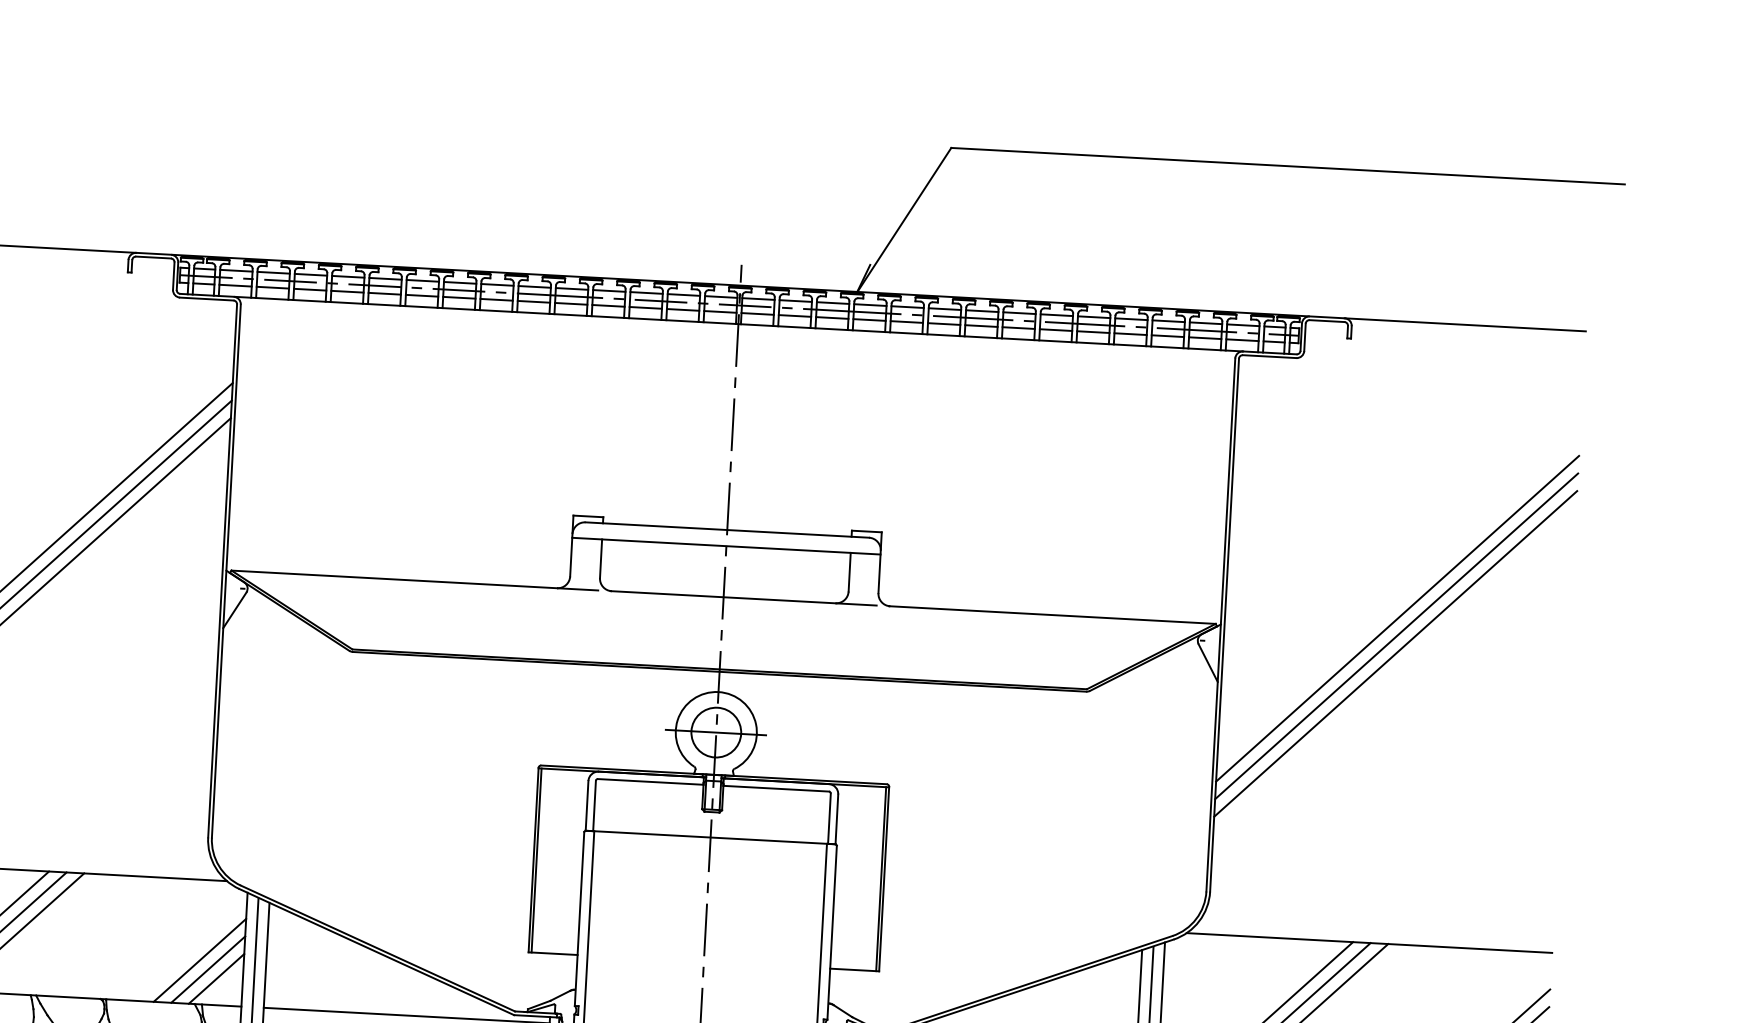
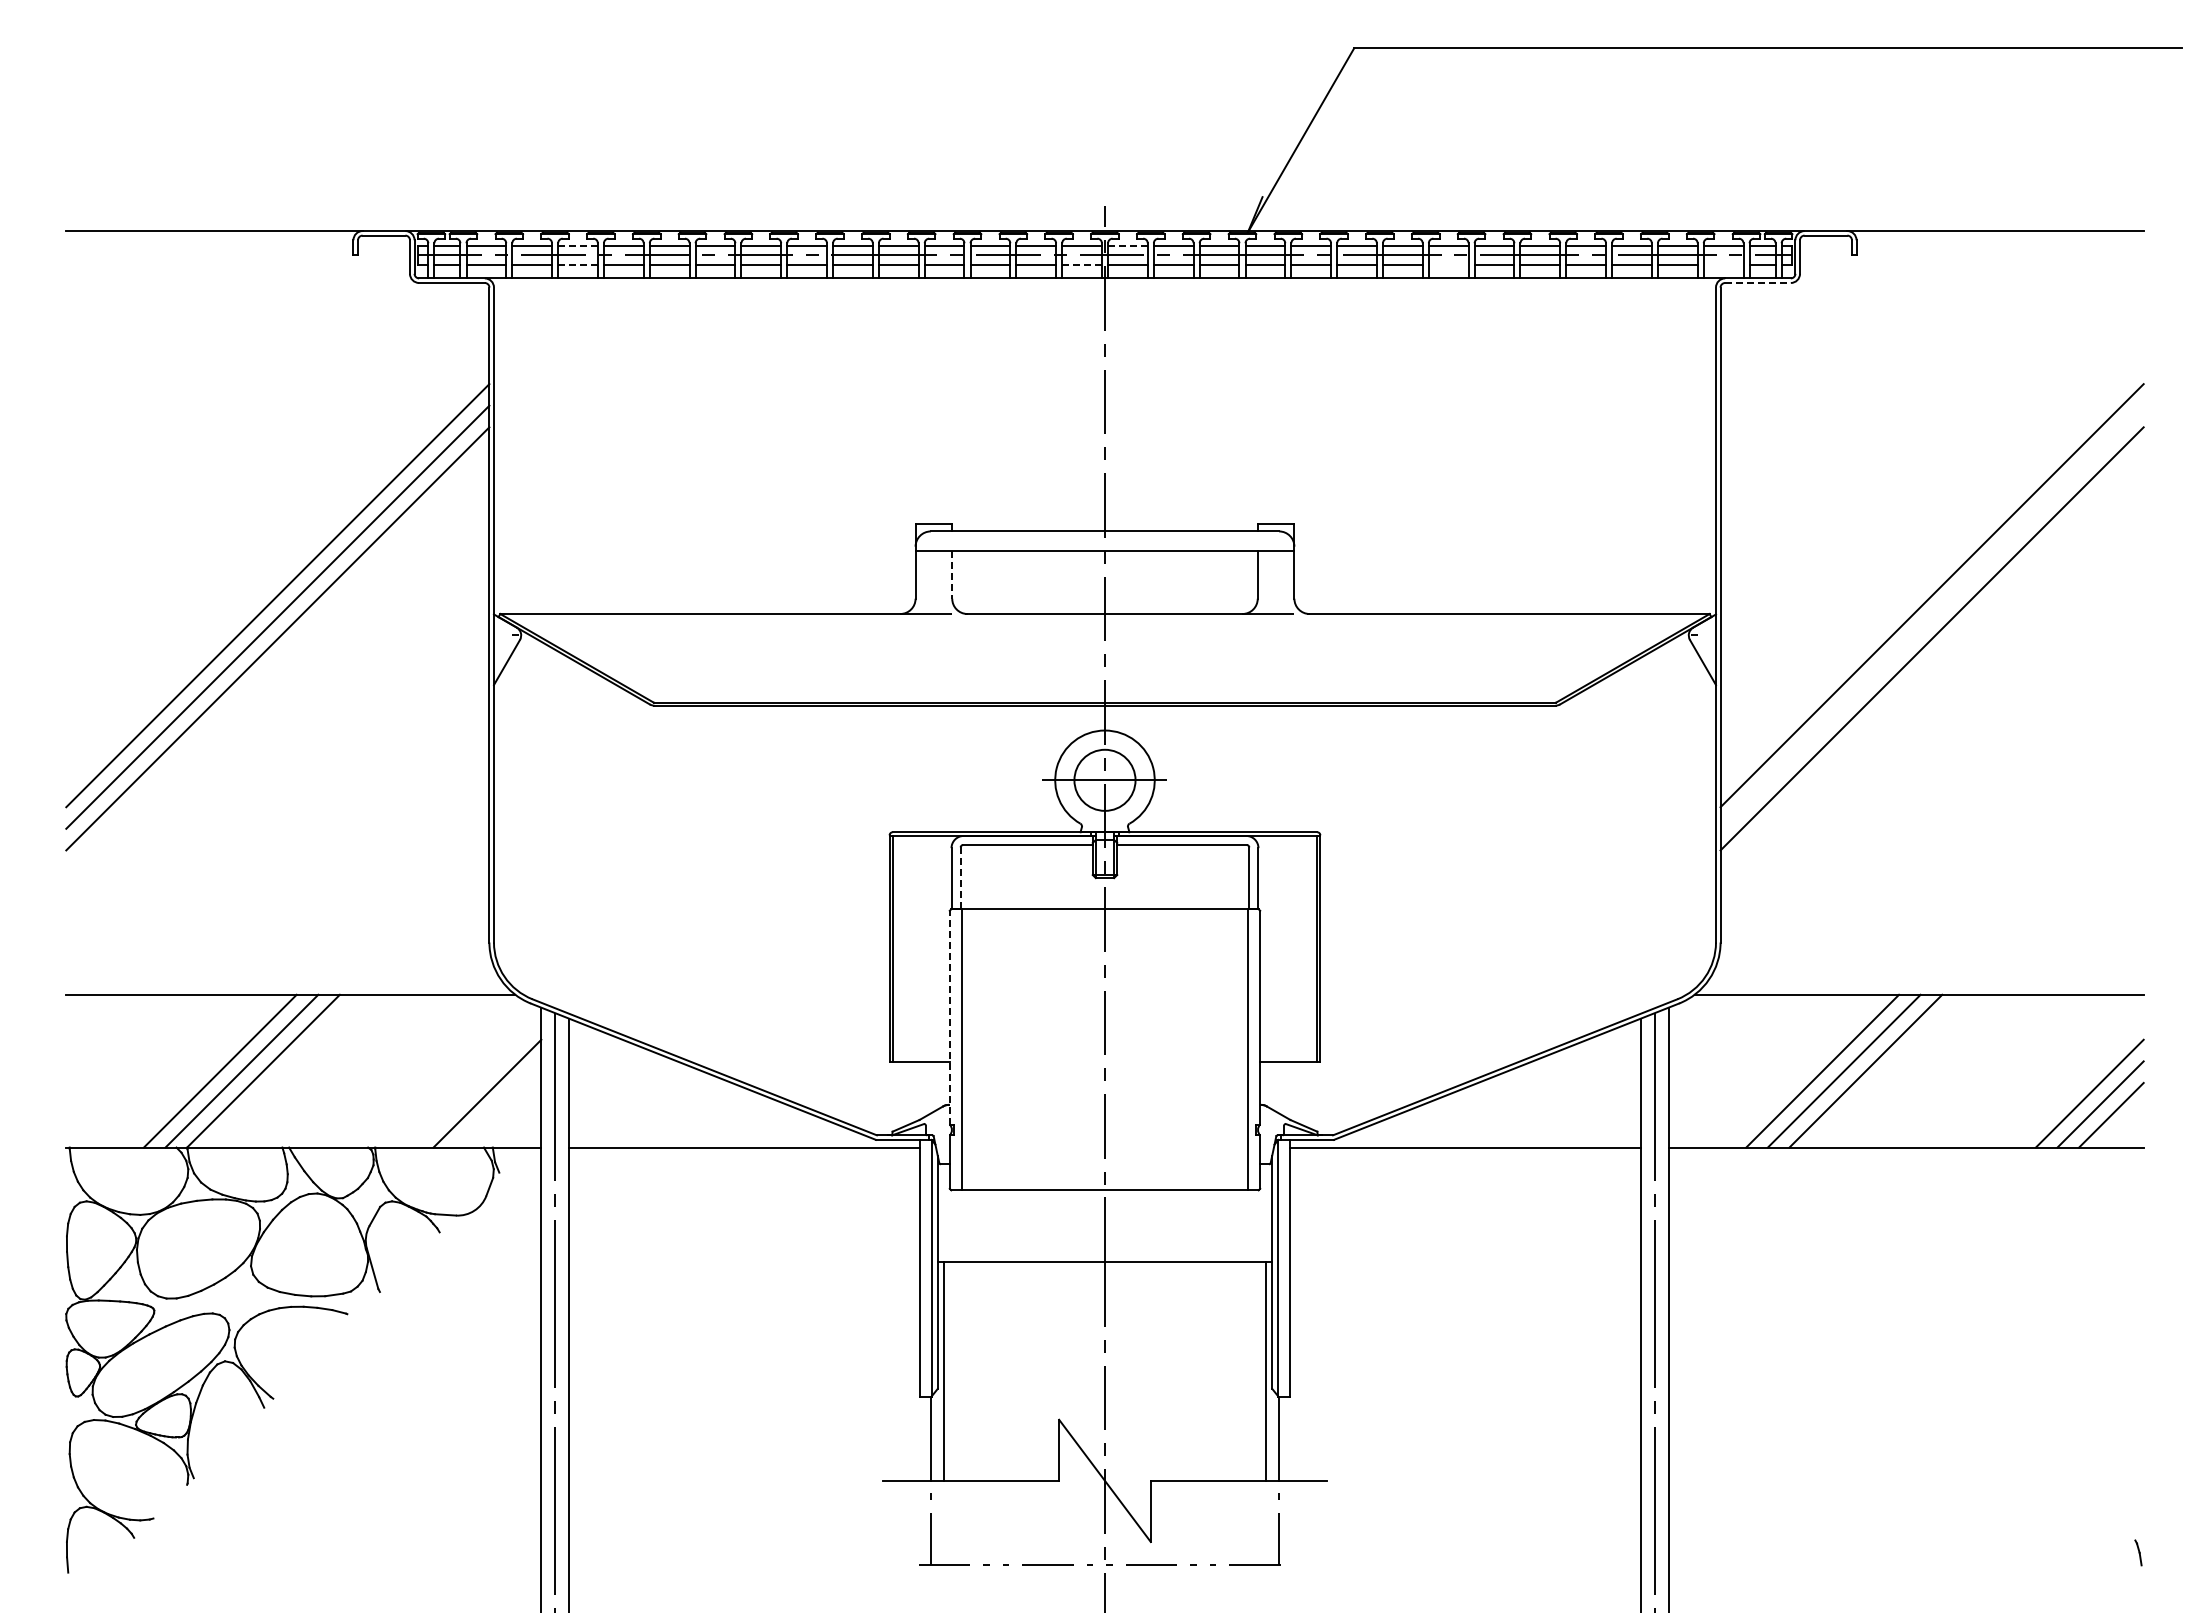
line: (311, 274) -> (578, 246), solid -> dashed
line: (310, 289) -> (578, 264), solid -> dashed
line: (758, 299) -> (1127, 246), solid -> dashed
line: (720, 311) -> (1082, 264), solid -> dashed
line: (1018, 327) -> (1448, 264), removed
line: (1242, 340) -> (1723, 264), removed
line: (1270, 356) -> (1758, 282), solid -> dashed
line: (601, 559) -> (952, 575), solid -> dashed
line: (1396, 635) -> (1931, 616), removed
line: (594, 806) -> (960, 878), solid -> dashed
line: (579, 918) -> (949, 1017), solid -> dashed
line: (208, 969) -> (498, 1104), removed
line: (216, 978) -> (508, 1114), removed

